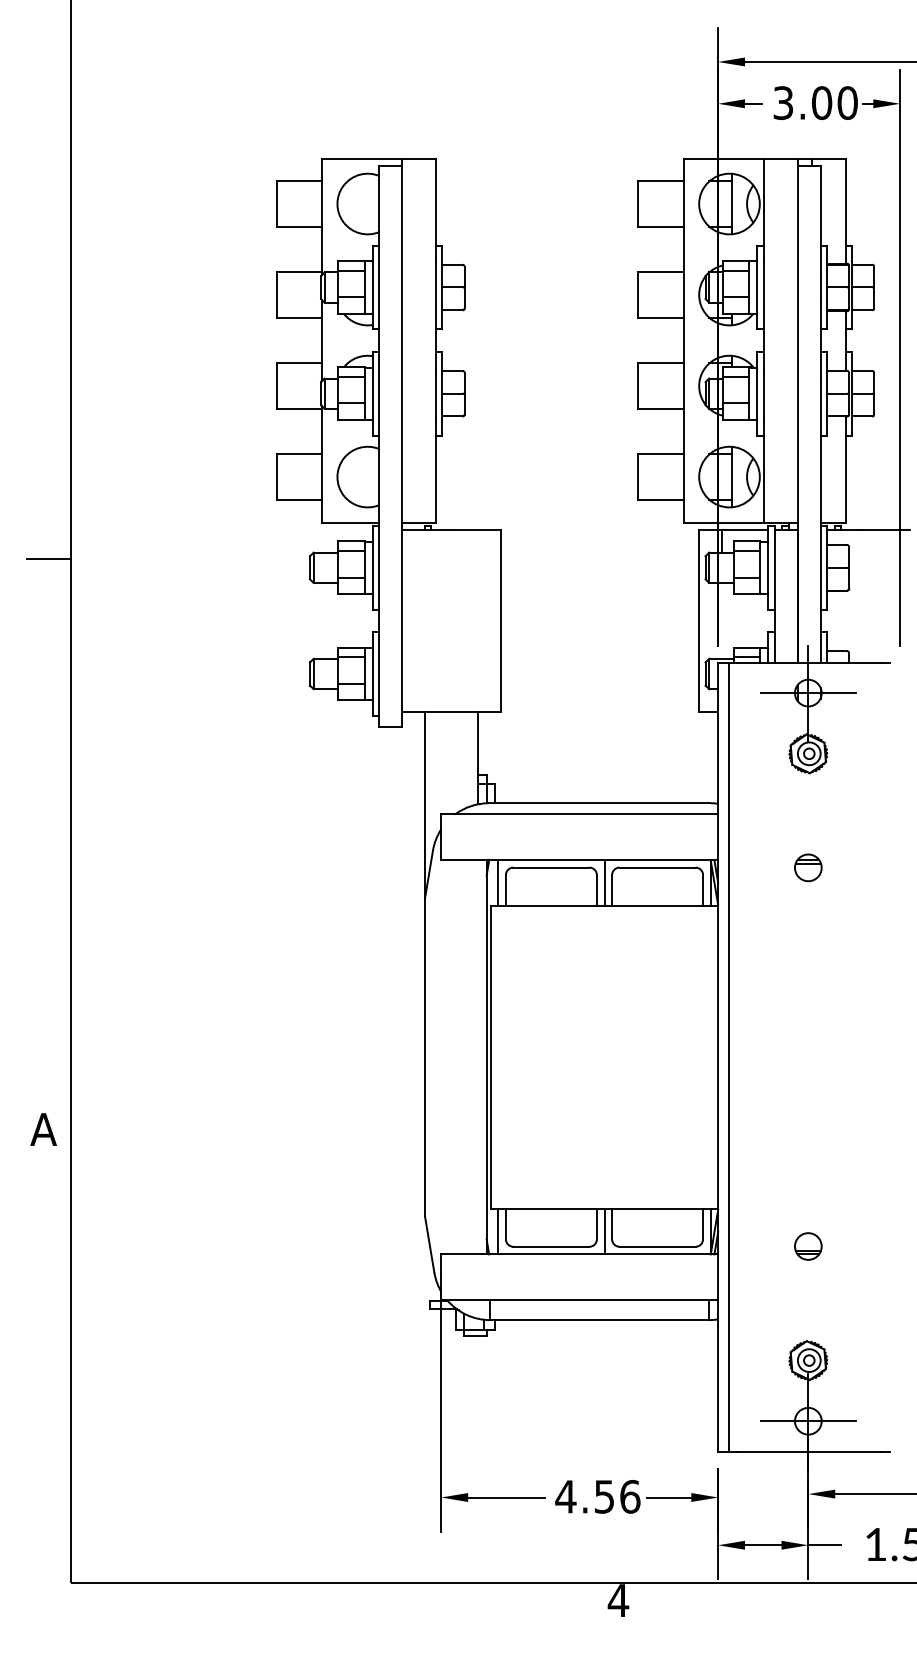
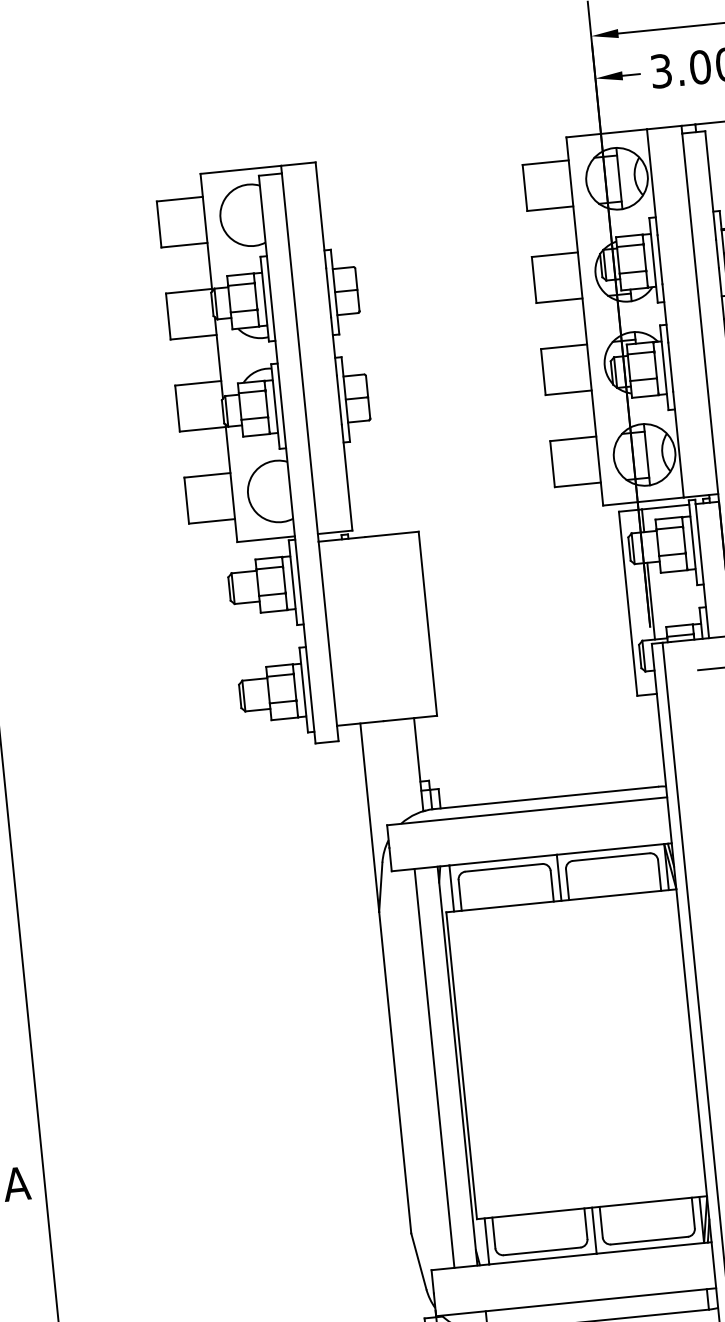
line: (721, 620) -> (650, 600), added
line: (463, 1056) -> (434, 1067), added

